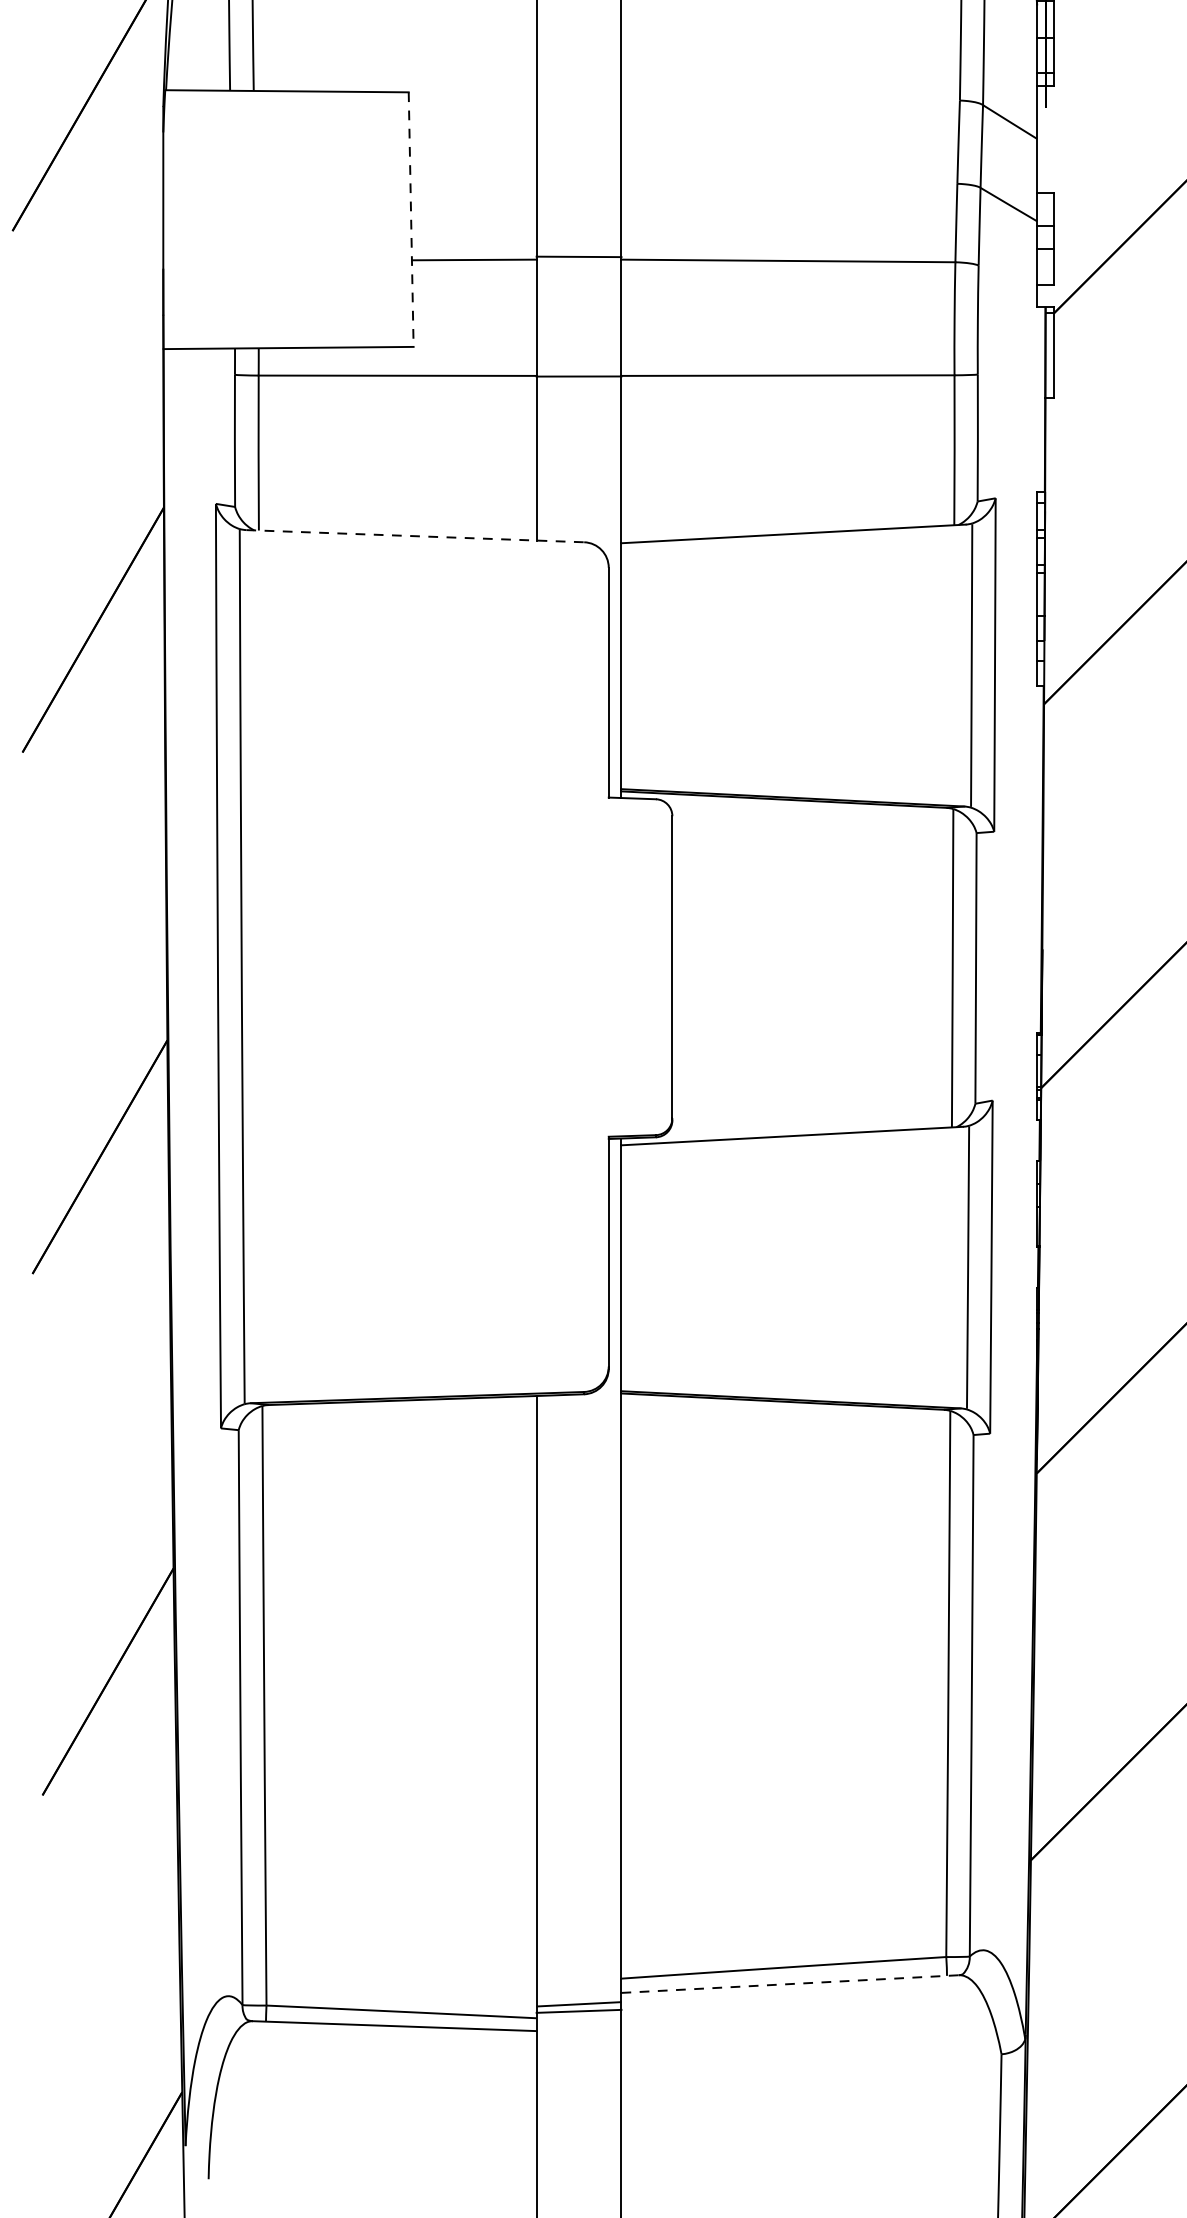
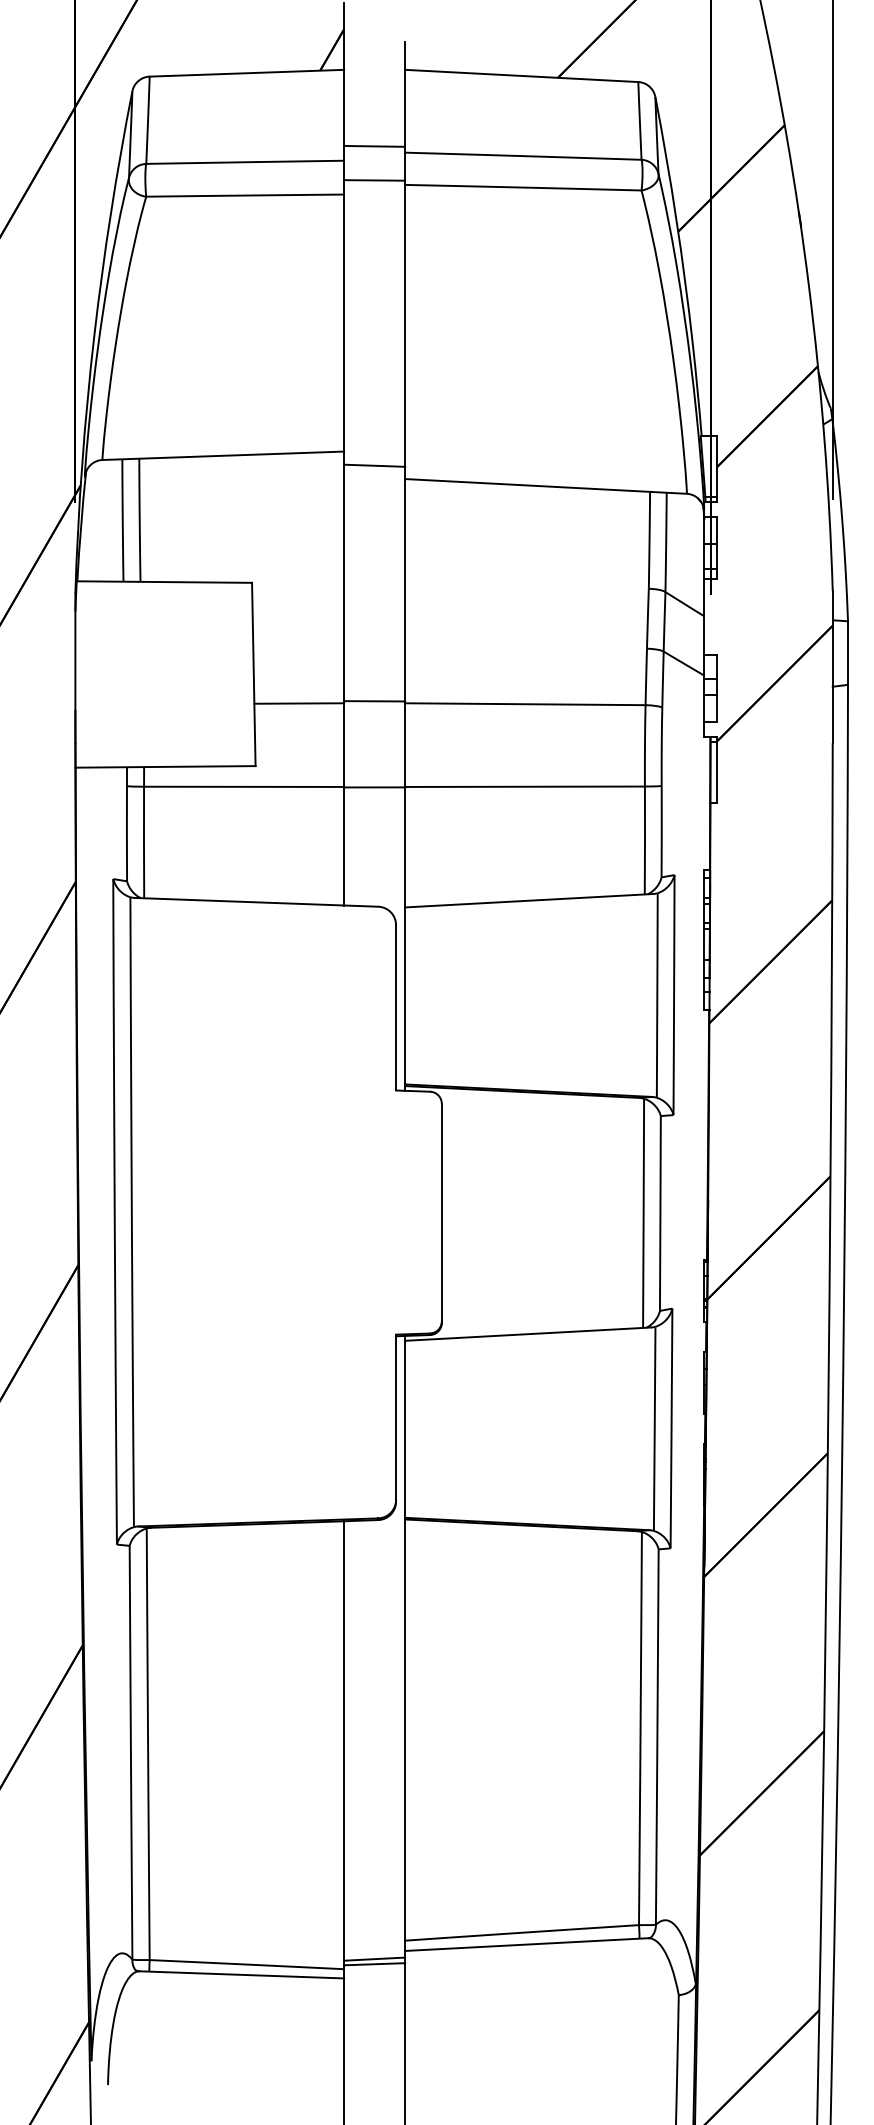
line: (410, 219) -> (253, 674), dashed -> solid
line: (414, 536) -> (256, 902), dashed -> solid
line: (789, 1983) -> (526, 1944), dashed -> solid

